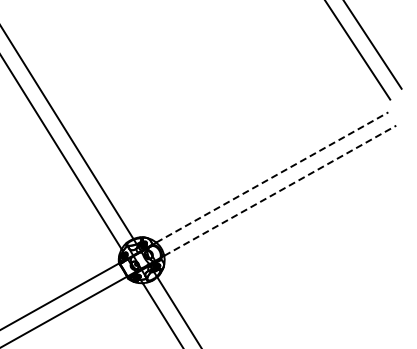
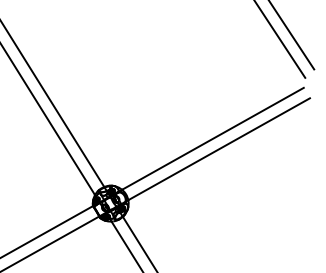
line: (272, 177) -> (213, 138), dashed -> solid
line: (280, 190) -> (219, 149), dashed -> solid

